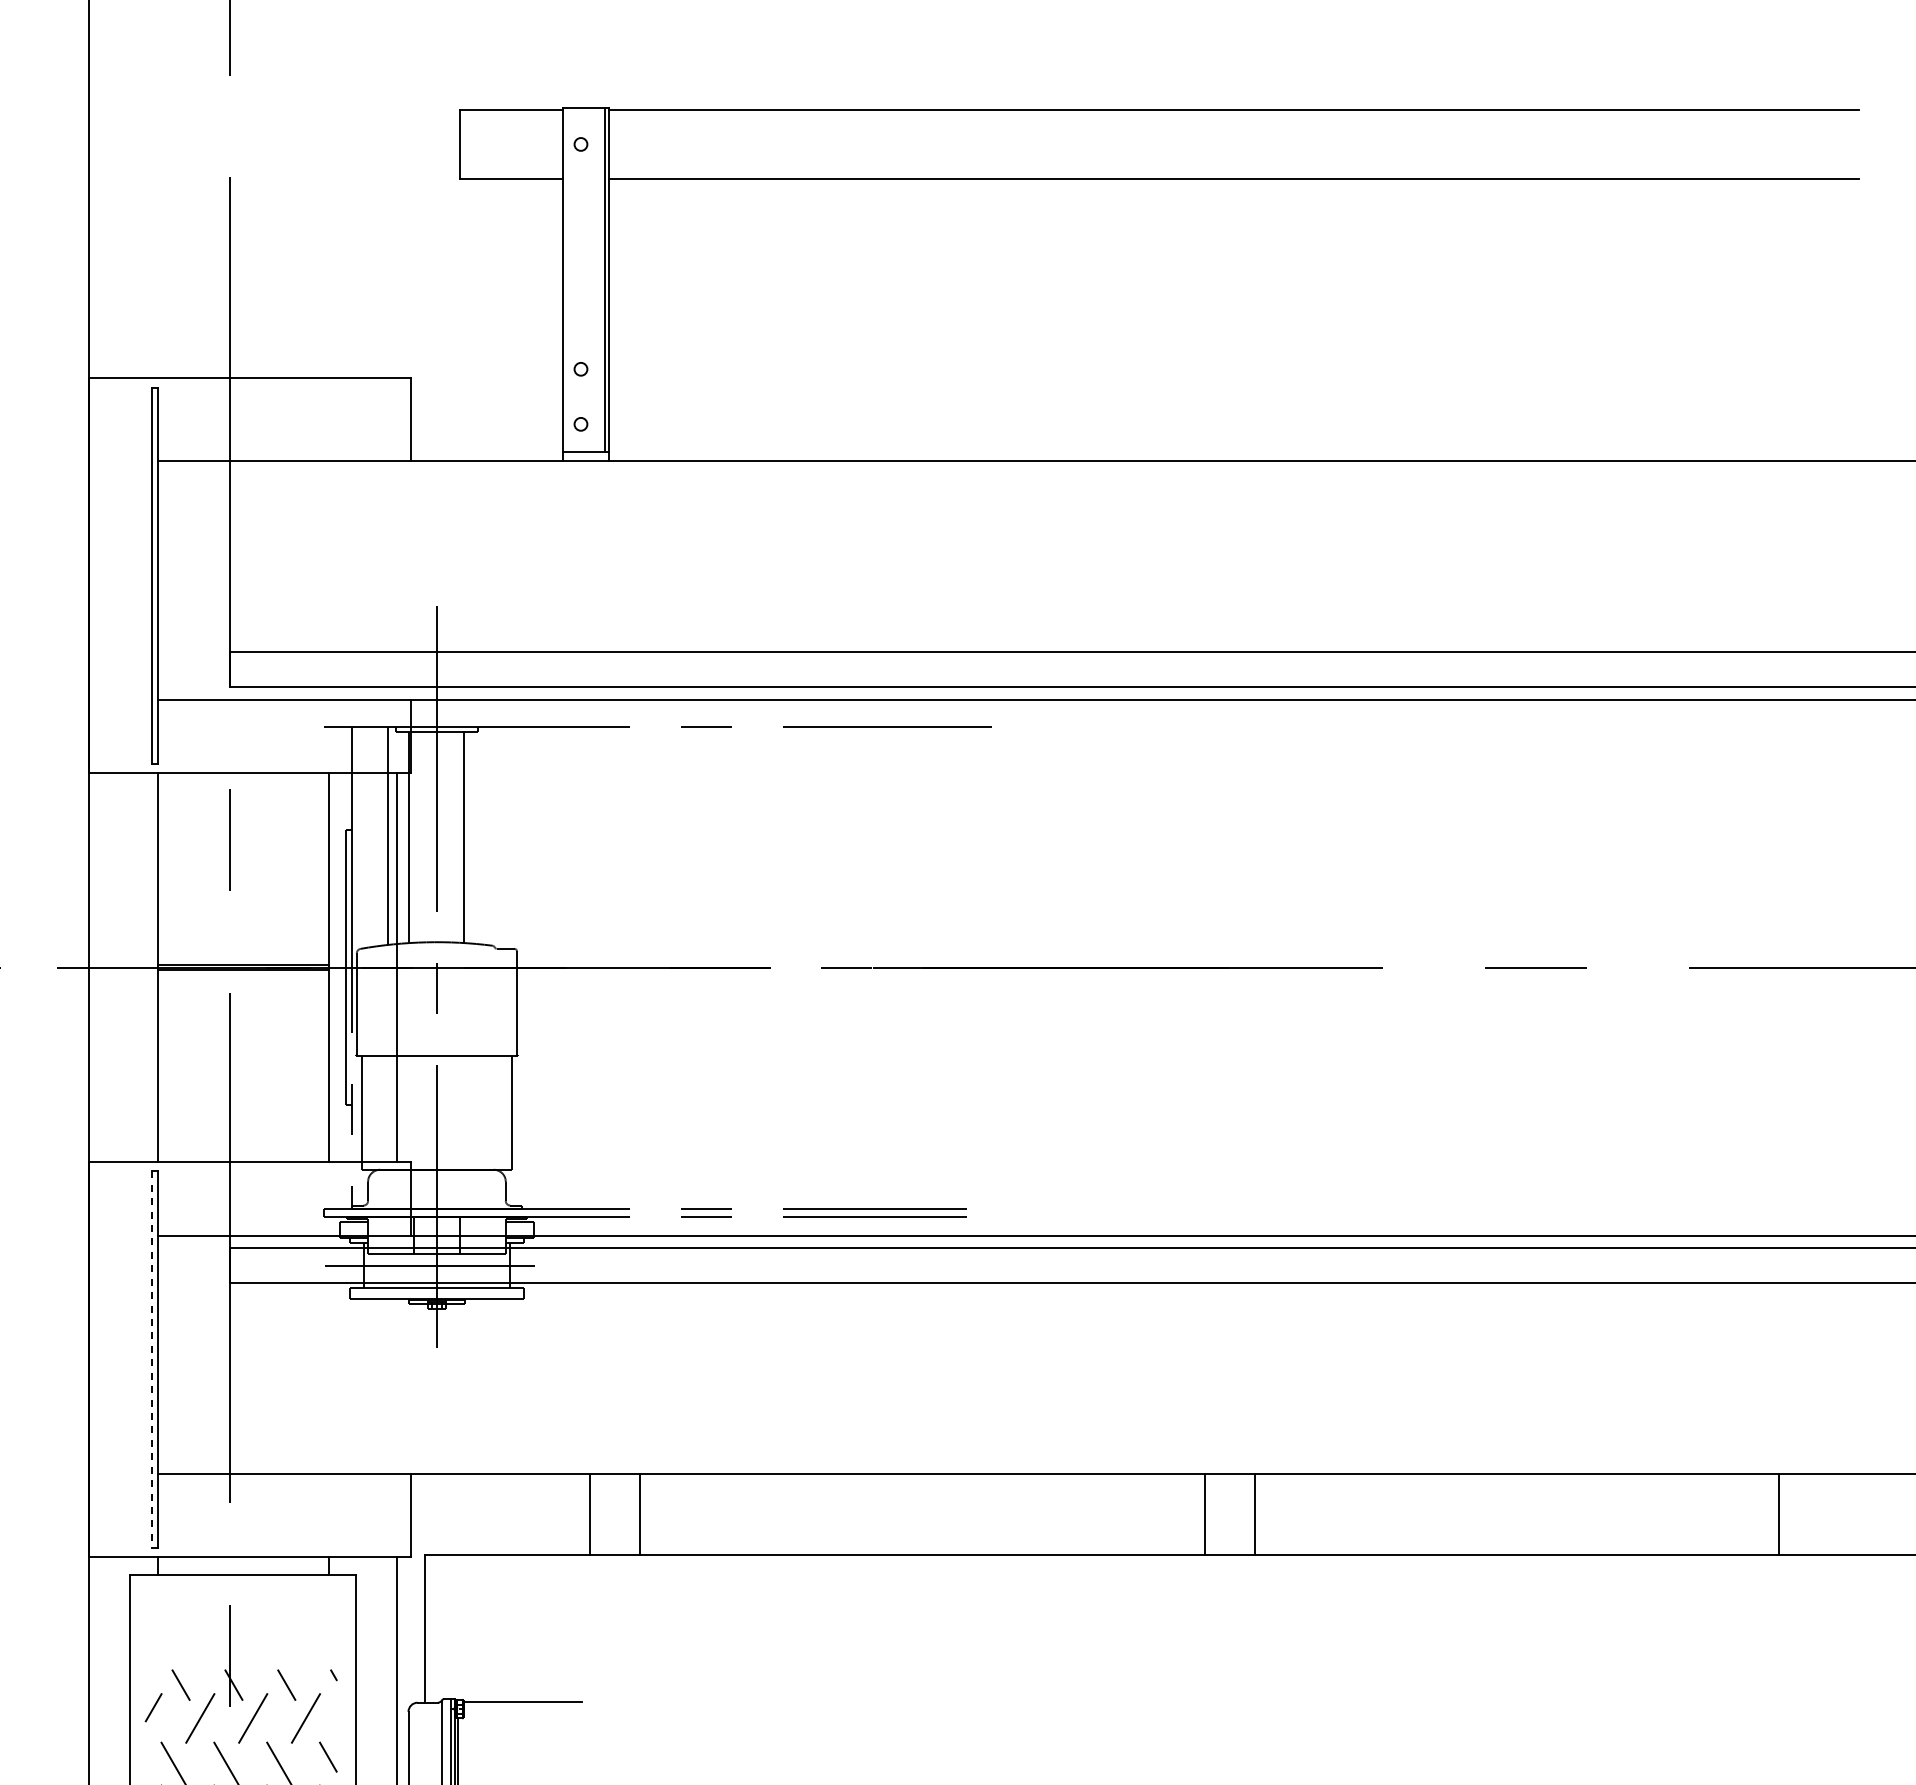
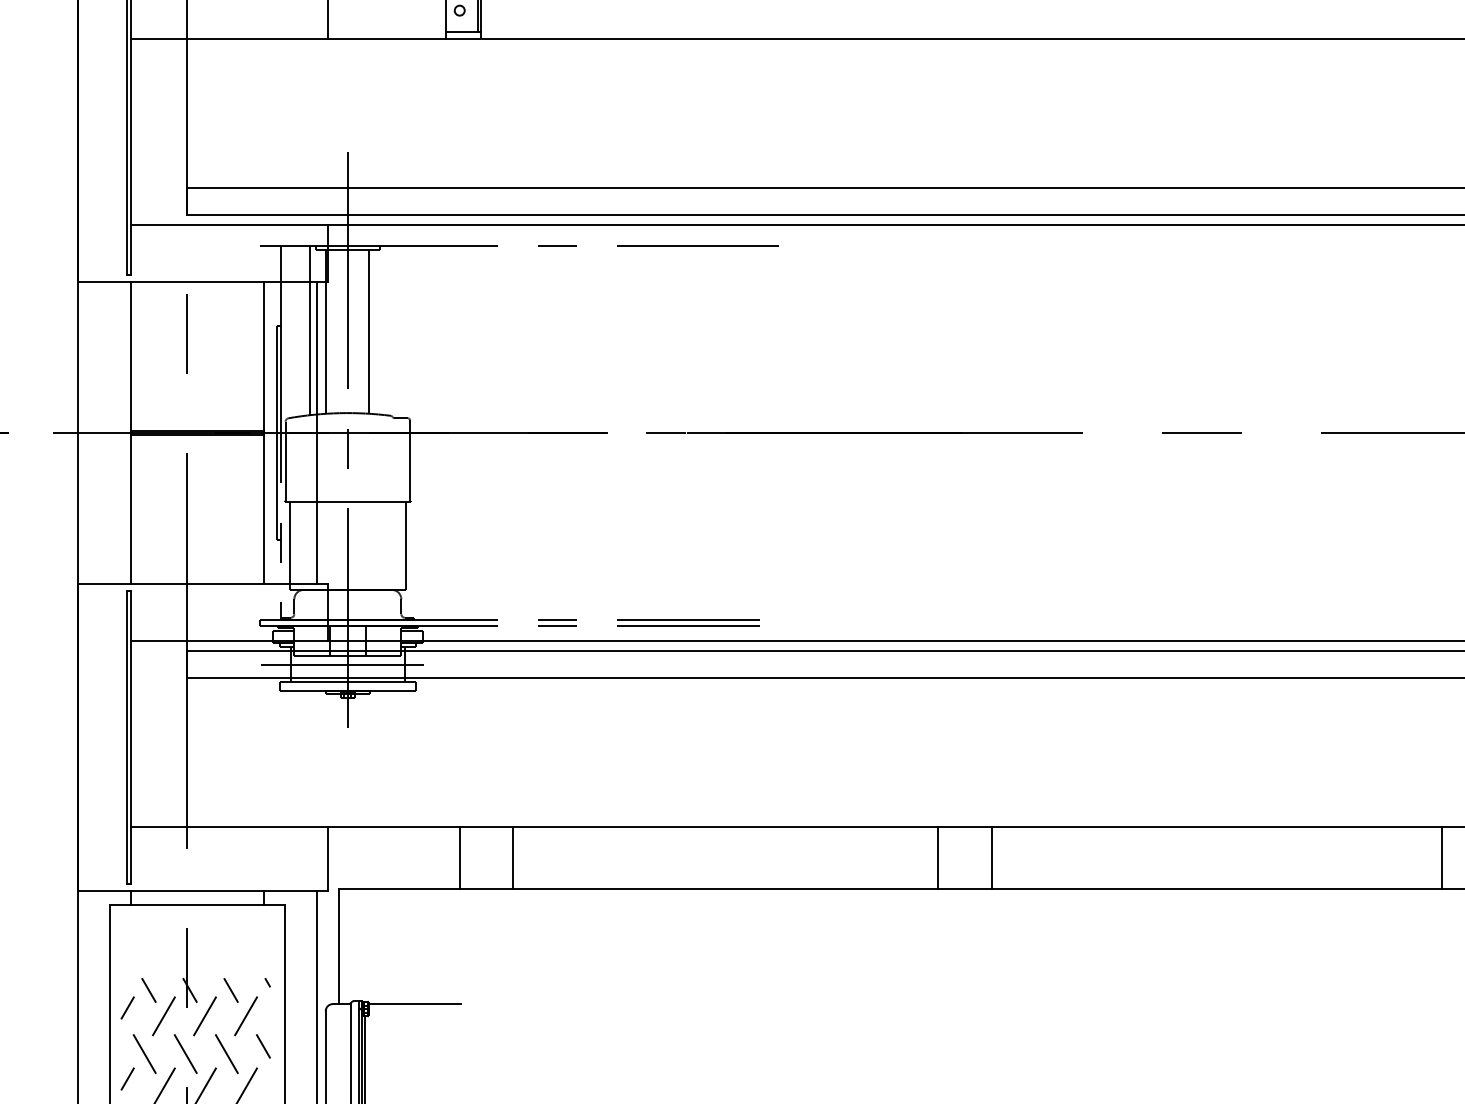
line: (152, 1359) -> (126, 737), dashed -> solid
line: (589, 1514) -> (513, 857), moved
line: (639, 1514) -> (459, 857), moved
line: (1204, 1514) -> (991, 857), moved
line: (1254, 1514) -> (938, 857), moved
line: (1778, 1514) -> (1441, 857), moved

